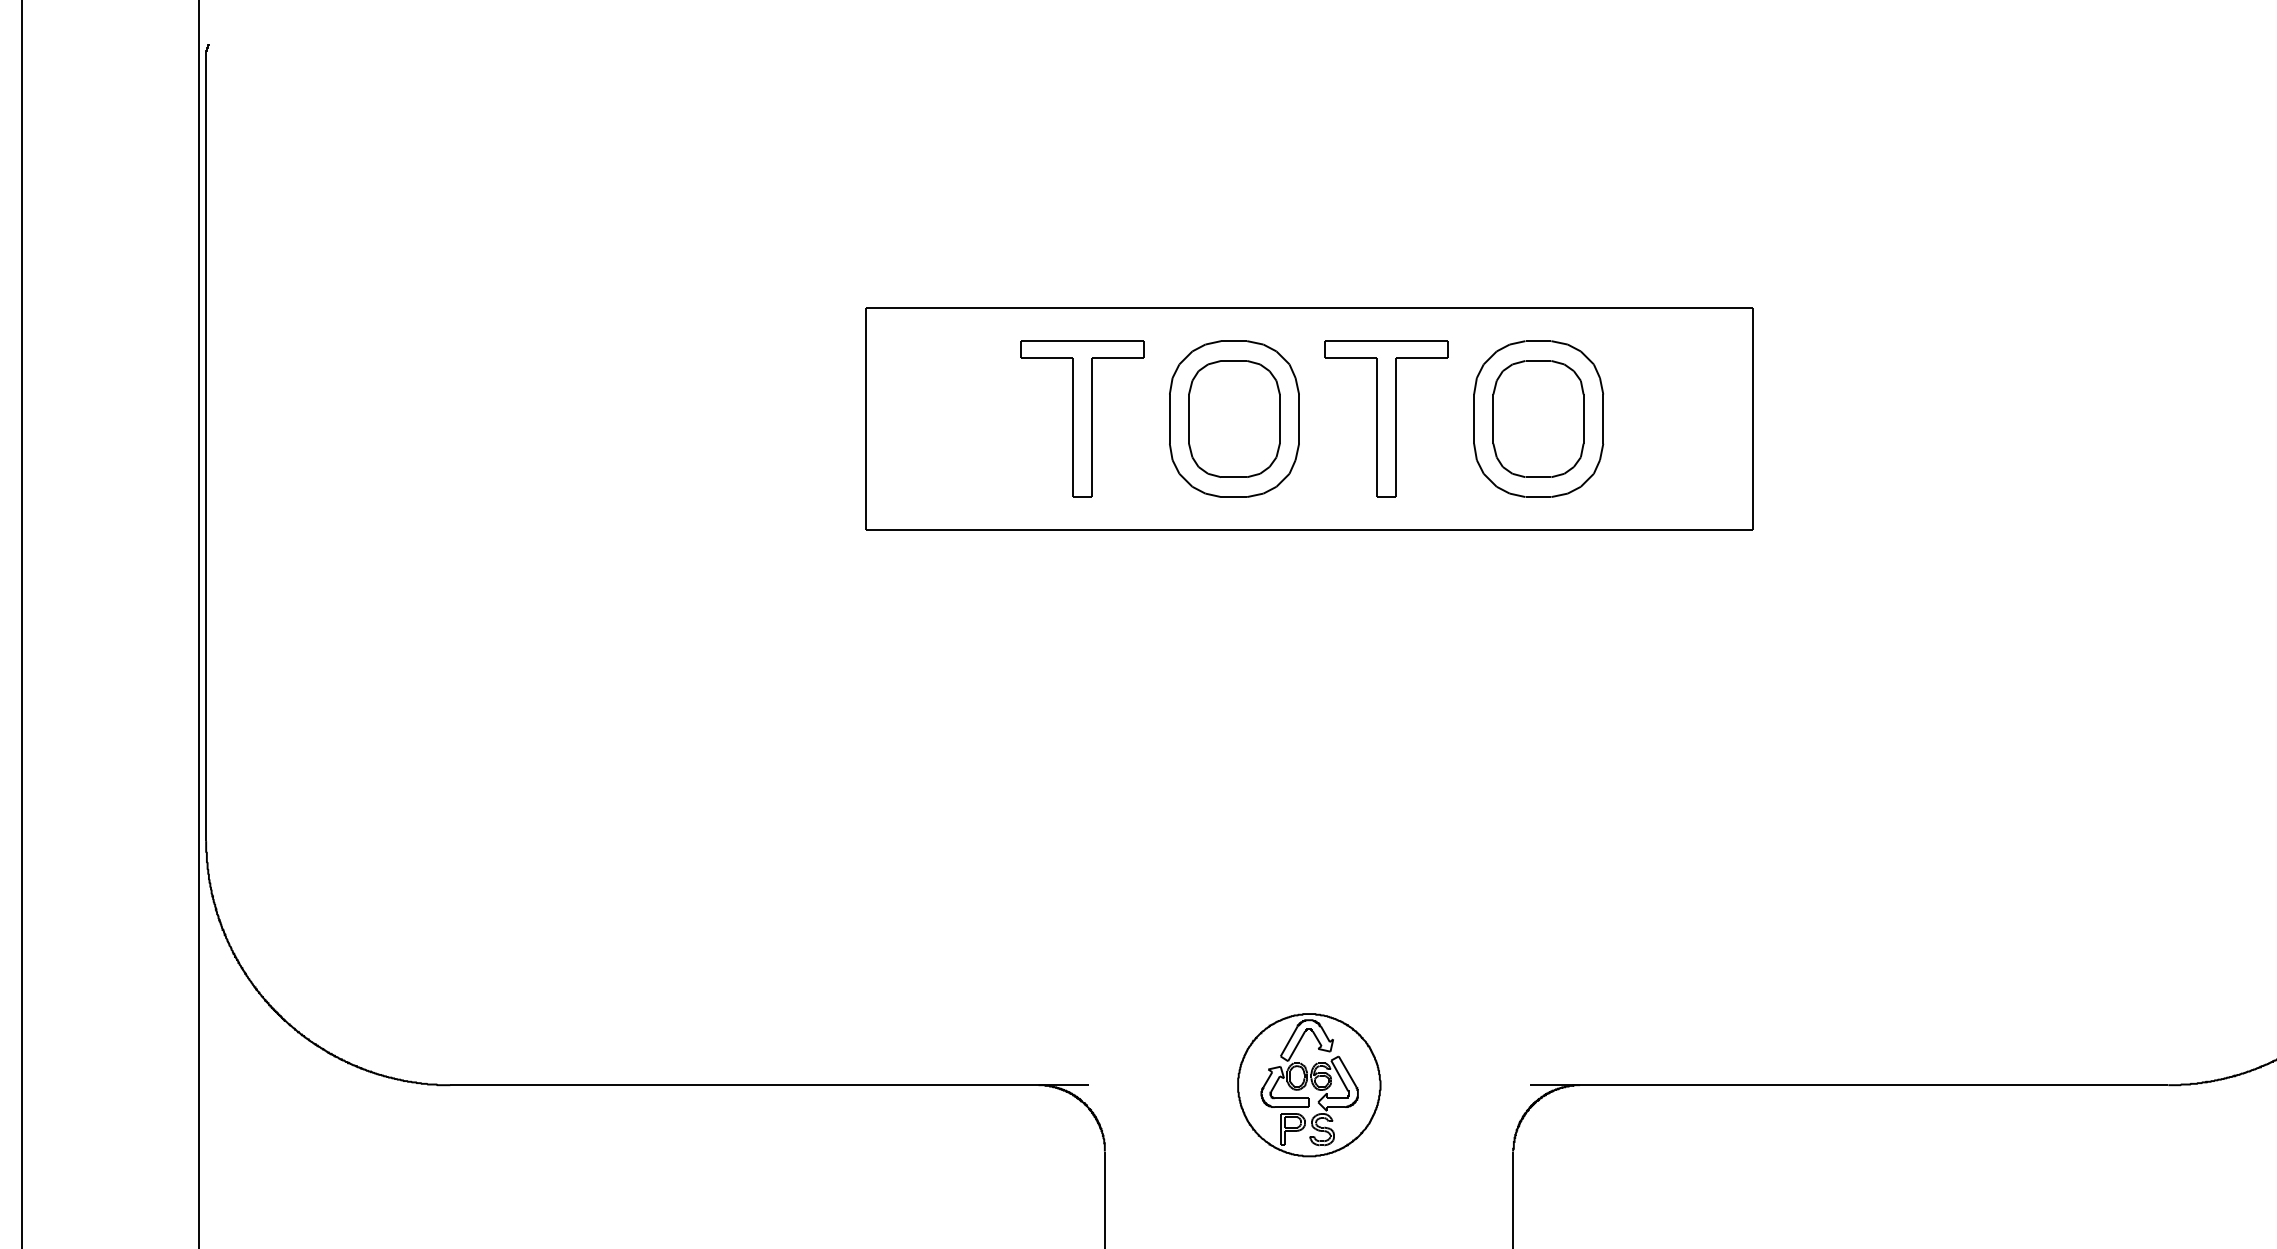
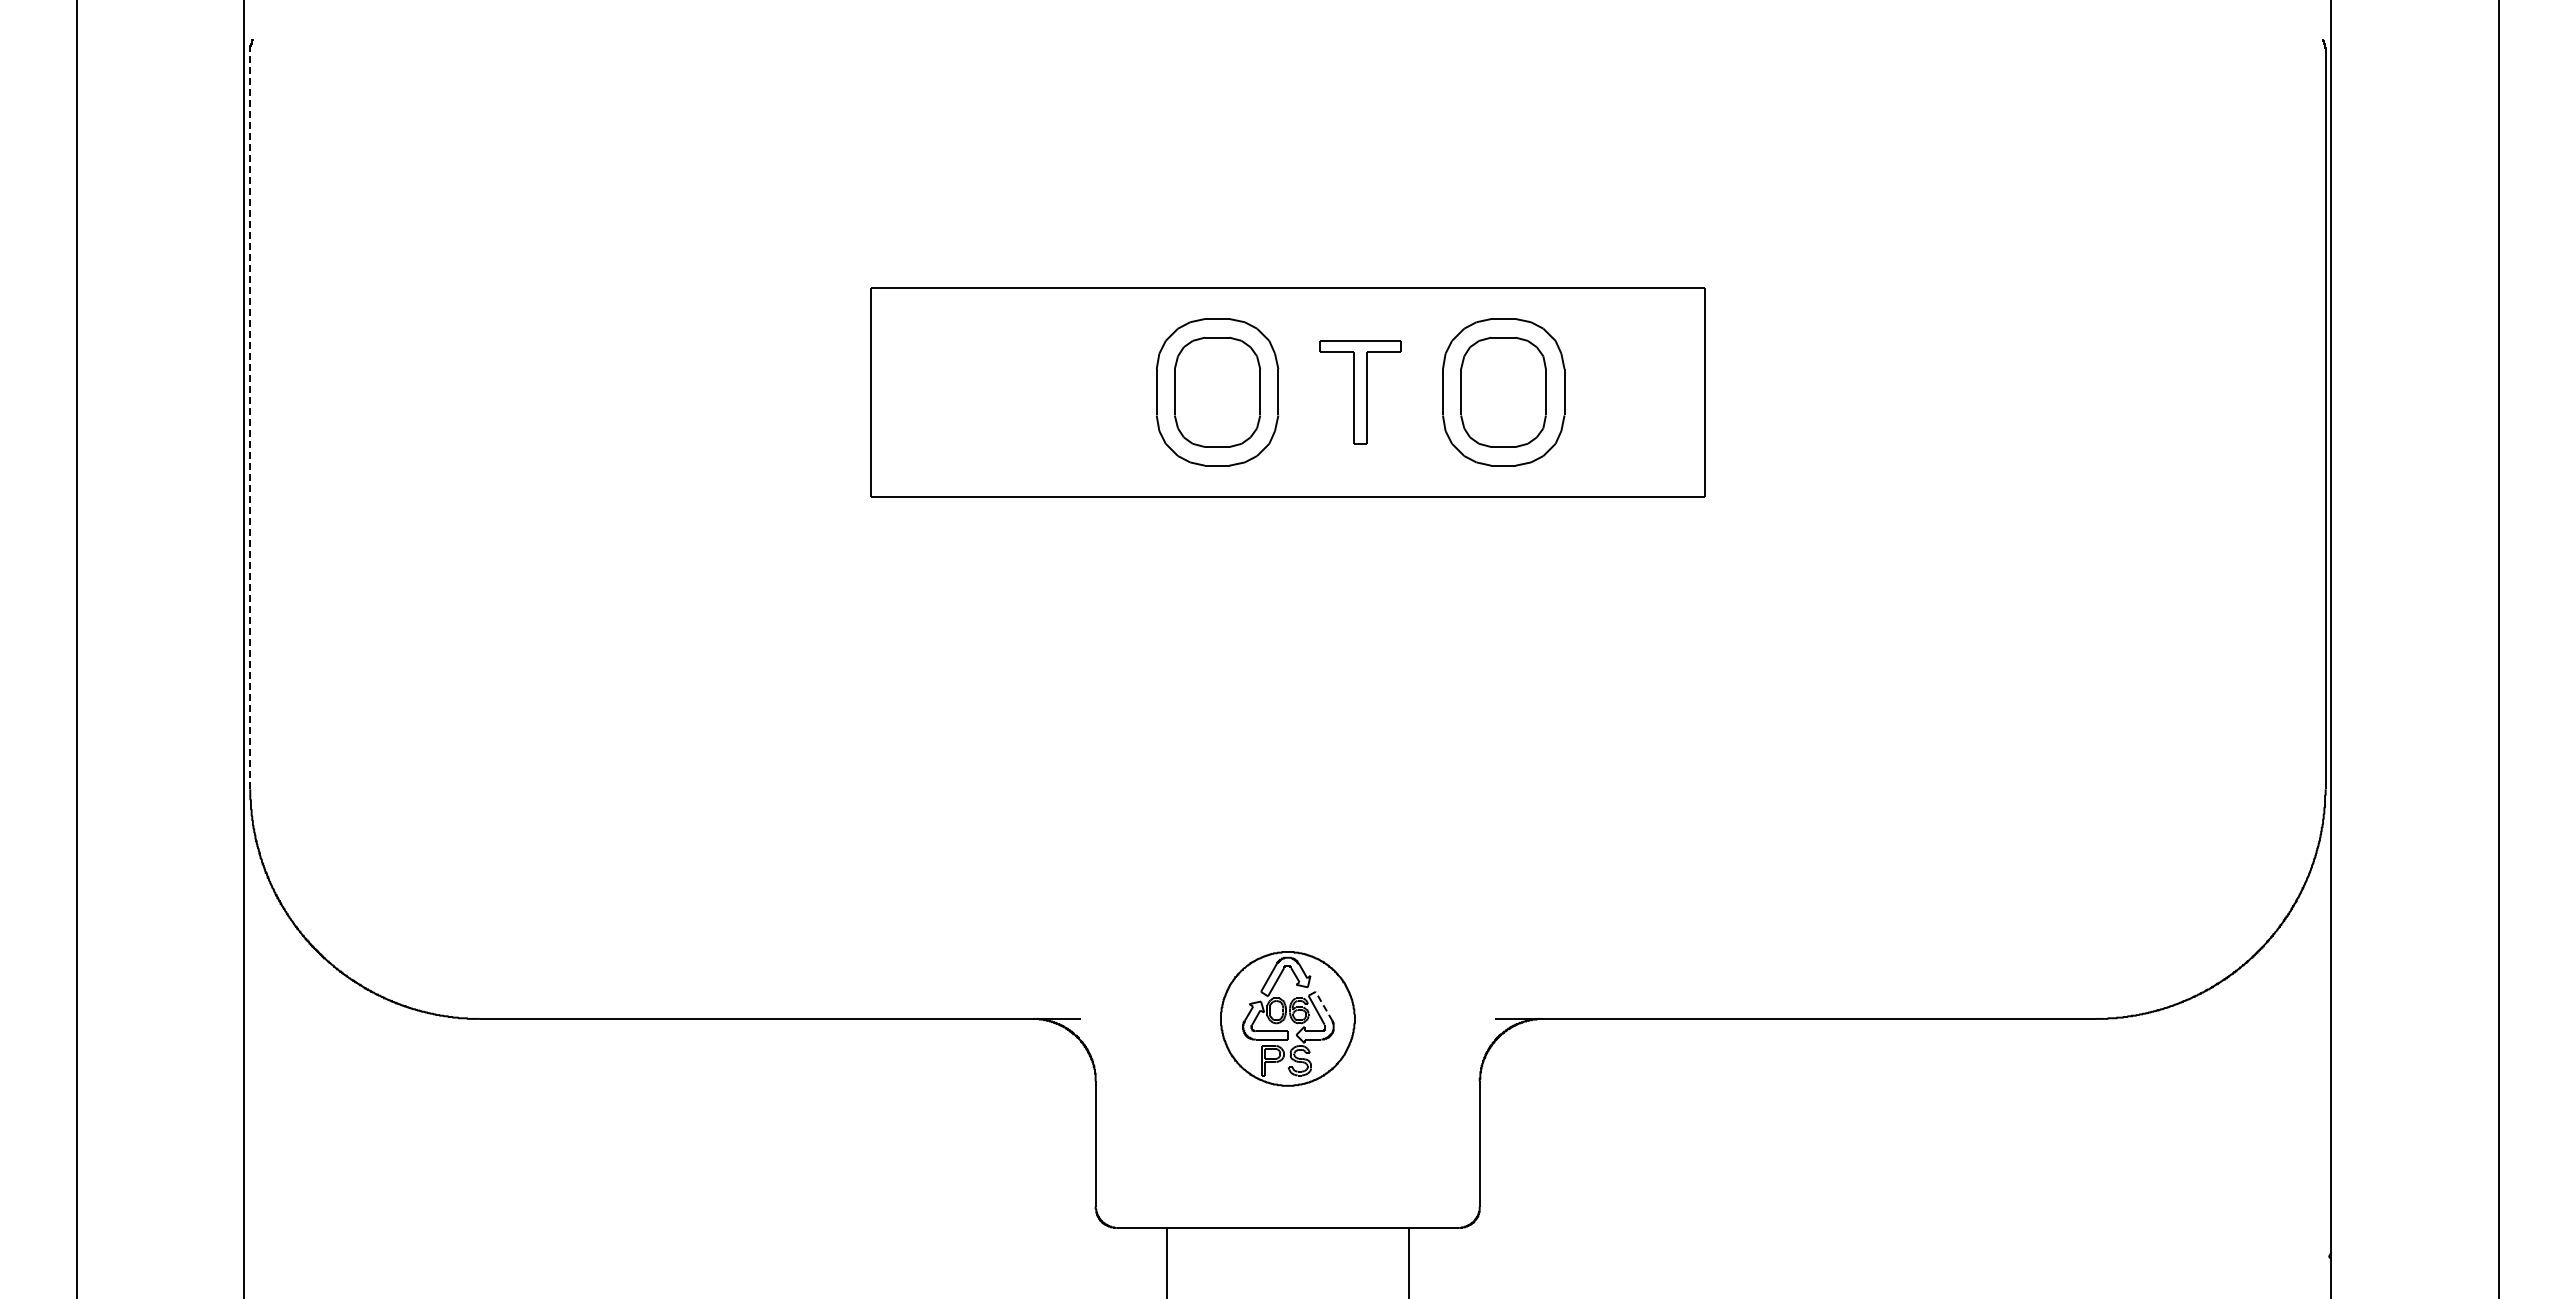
part: (1082, 419) -> (1074, 392), removed
part: (1386, 419) -> (1360, 392), size x0.7
line: (206, 447) -> (250, 419), solid -> dashed
line: (1348, 1072) -> (1324, 1006), solid -> dashed

